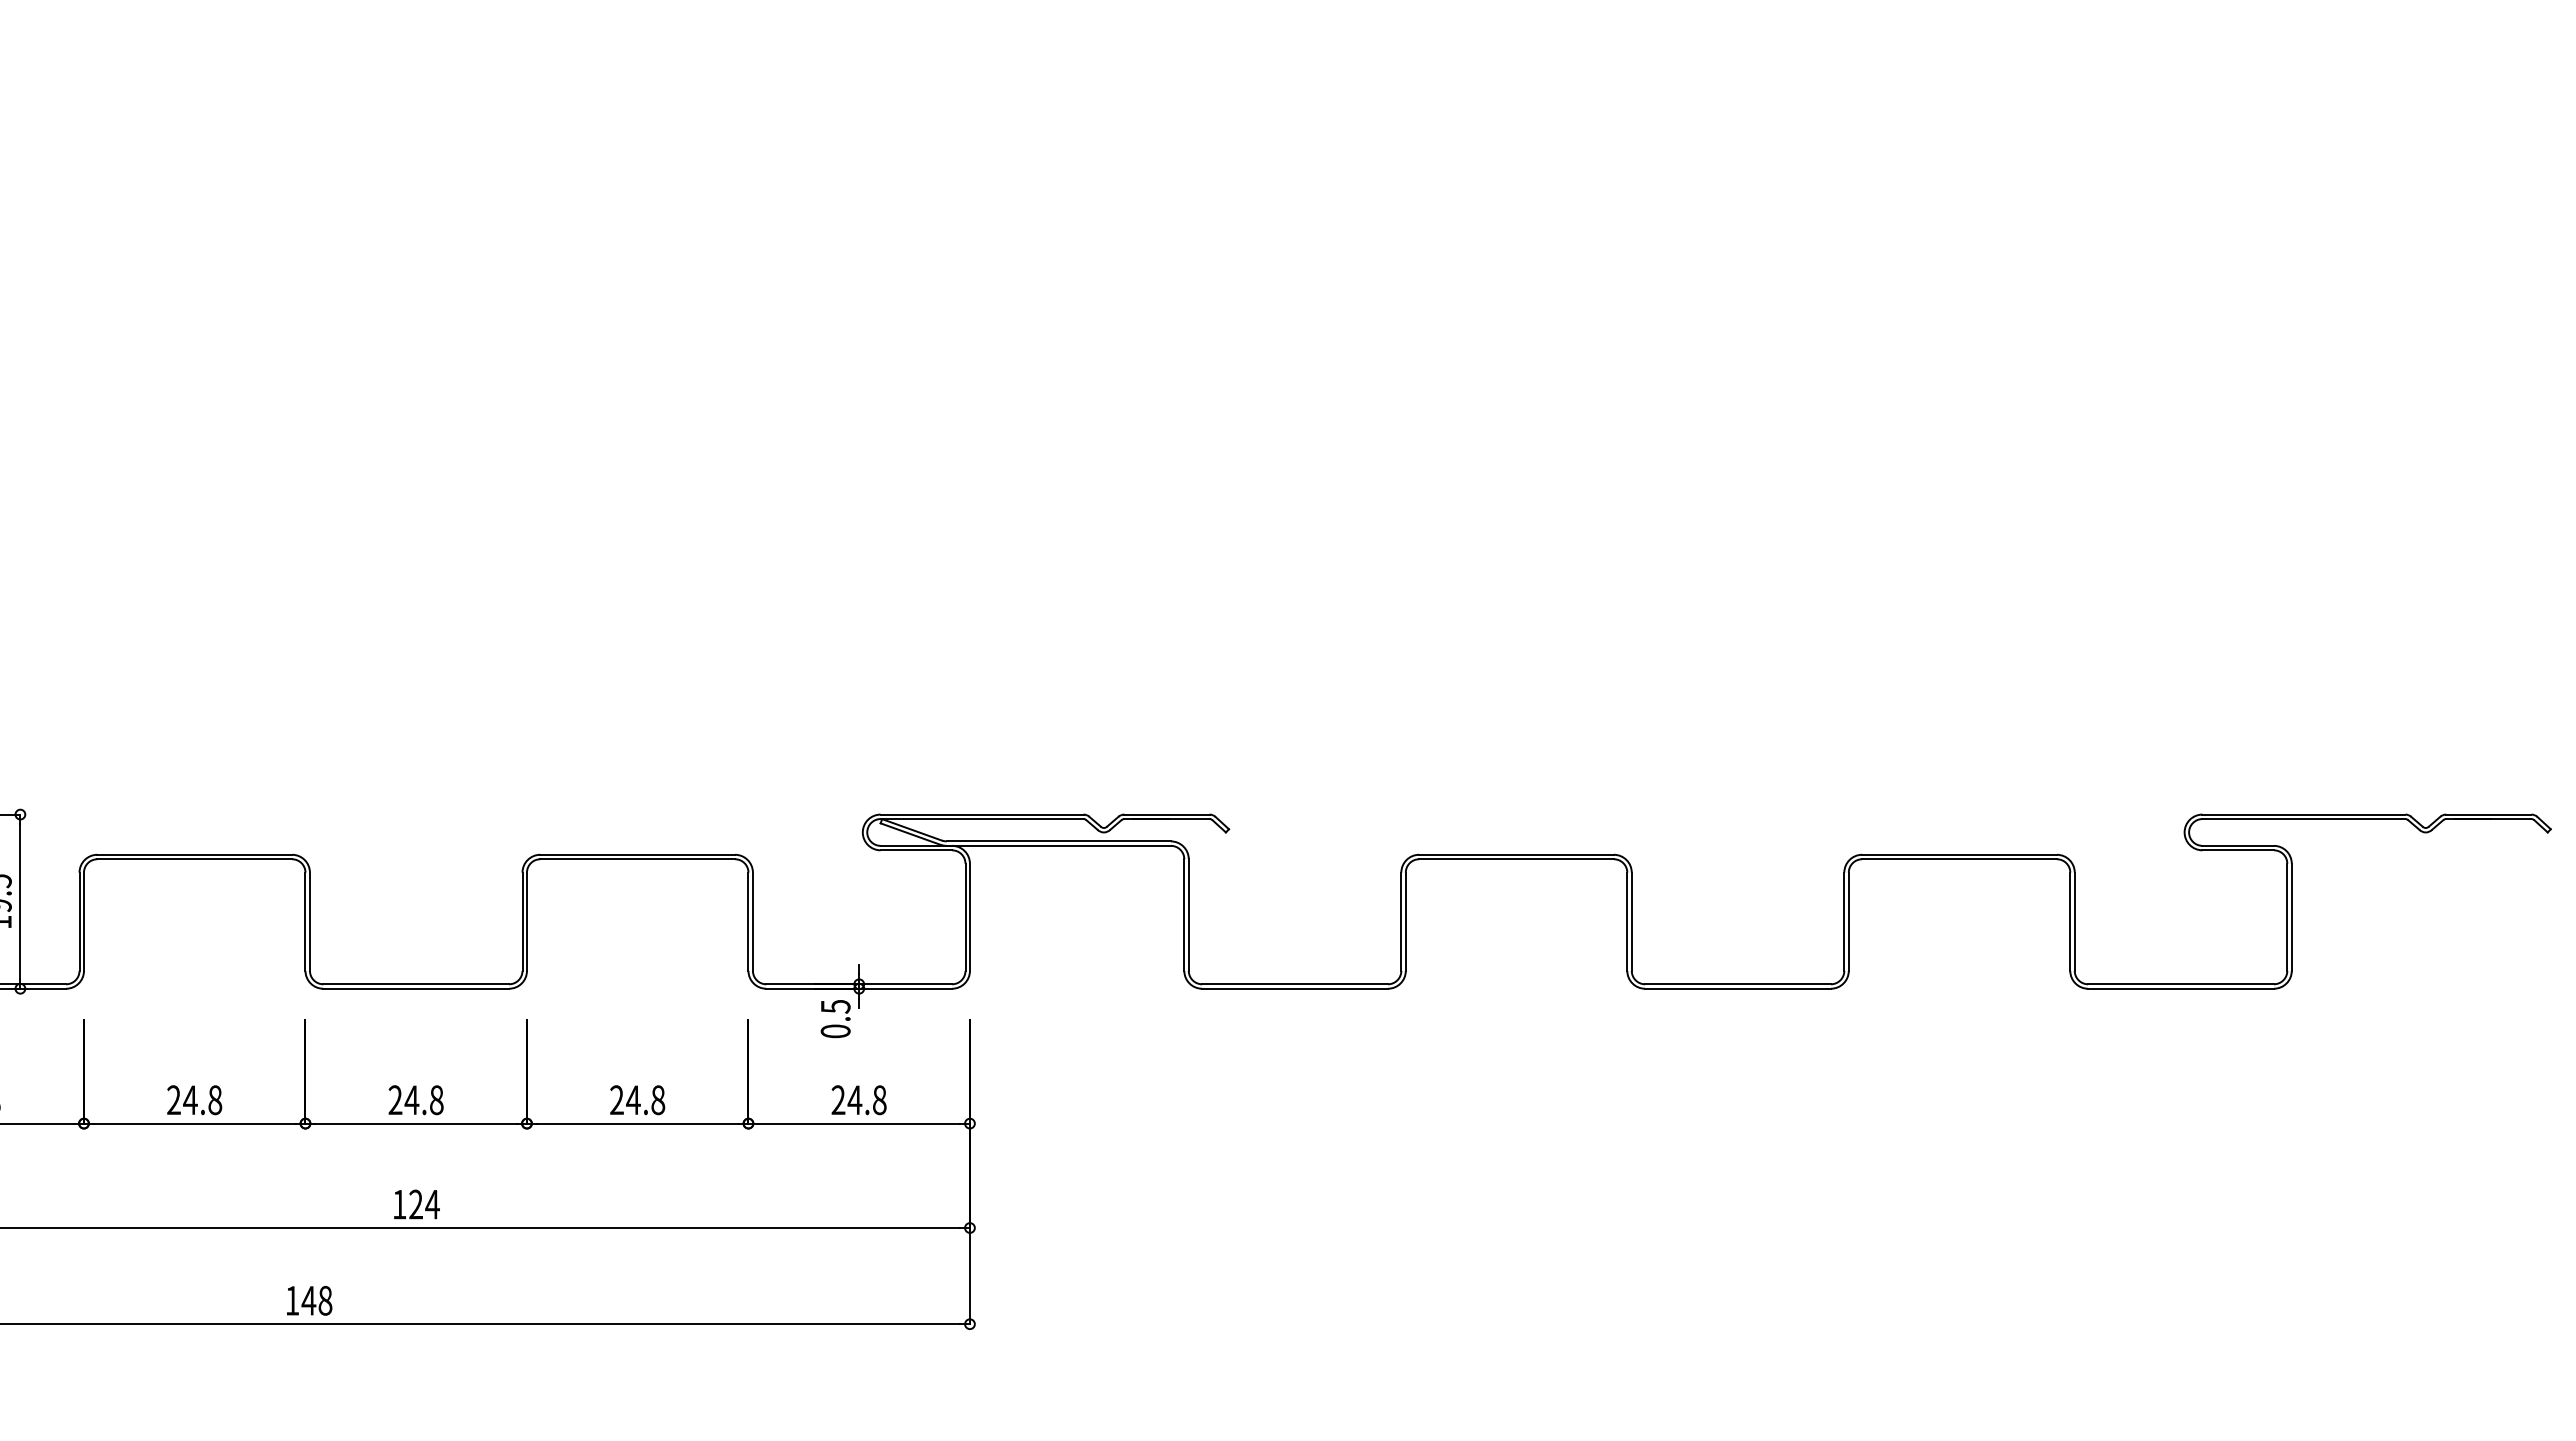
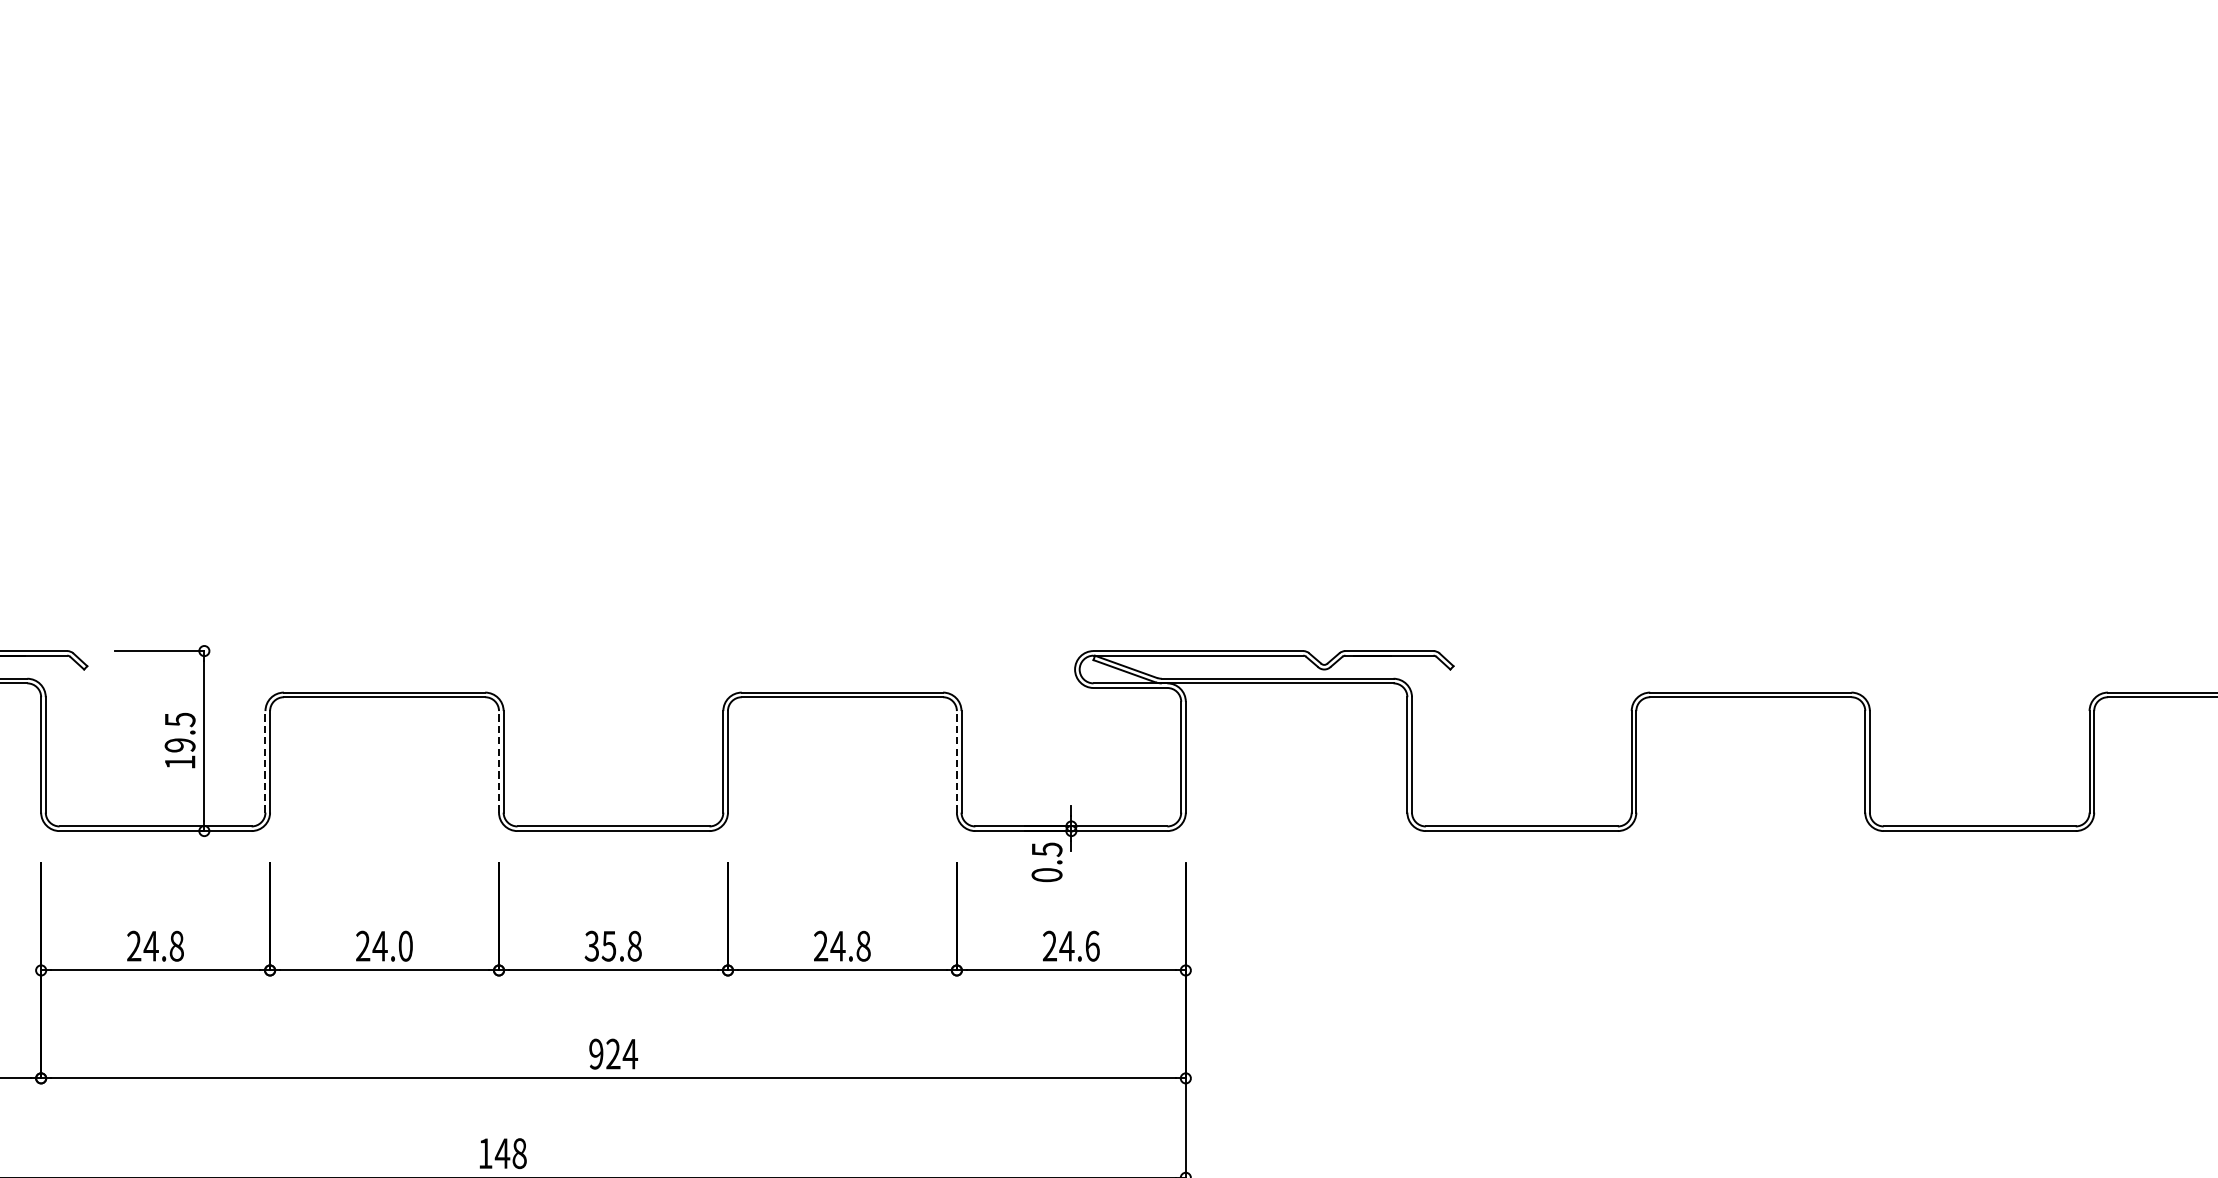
line: (79, 921) -> (265, 761), solid -> dashed
line: (305, 921) -> (499, 761), solid -> dashed
line: (748, 921) -> (956, 761), solid -> dashed
text: (215, 1099) -> (406, 945), 24.8 -> 24.0
text: (403, 1100) -> (600, 946), 24.8 -> 35.8
text: (879, 1100) -> (1092, 946), 24.8 -> 24.6
text: (399, 1204) -> (596, 1054), 124 -> 924

